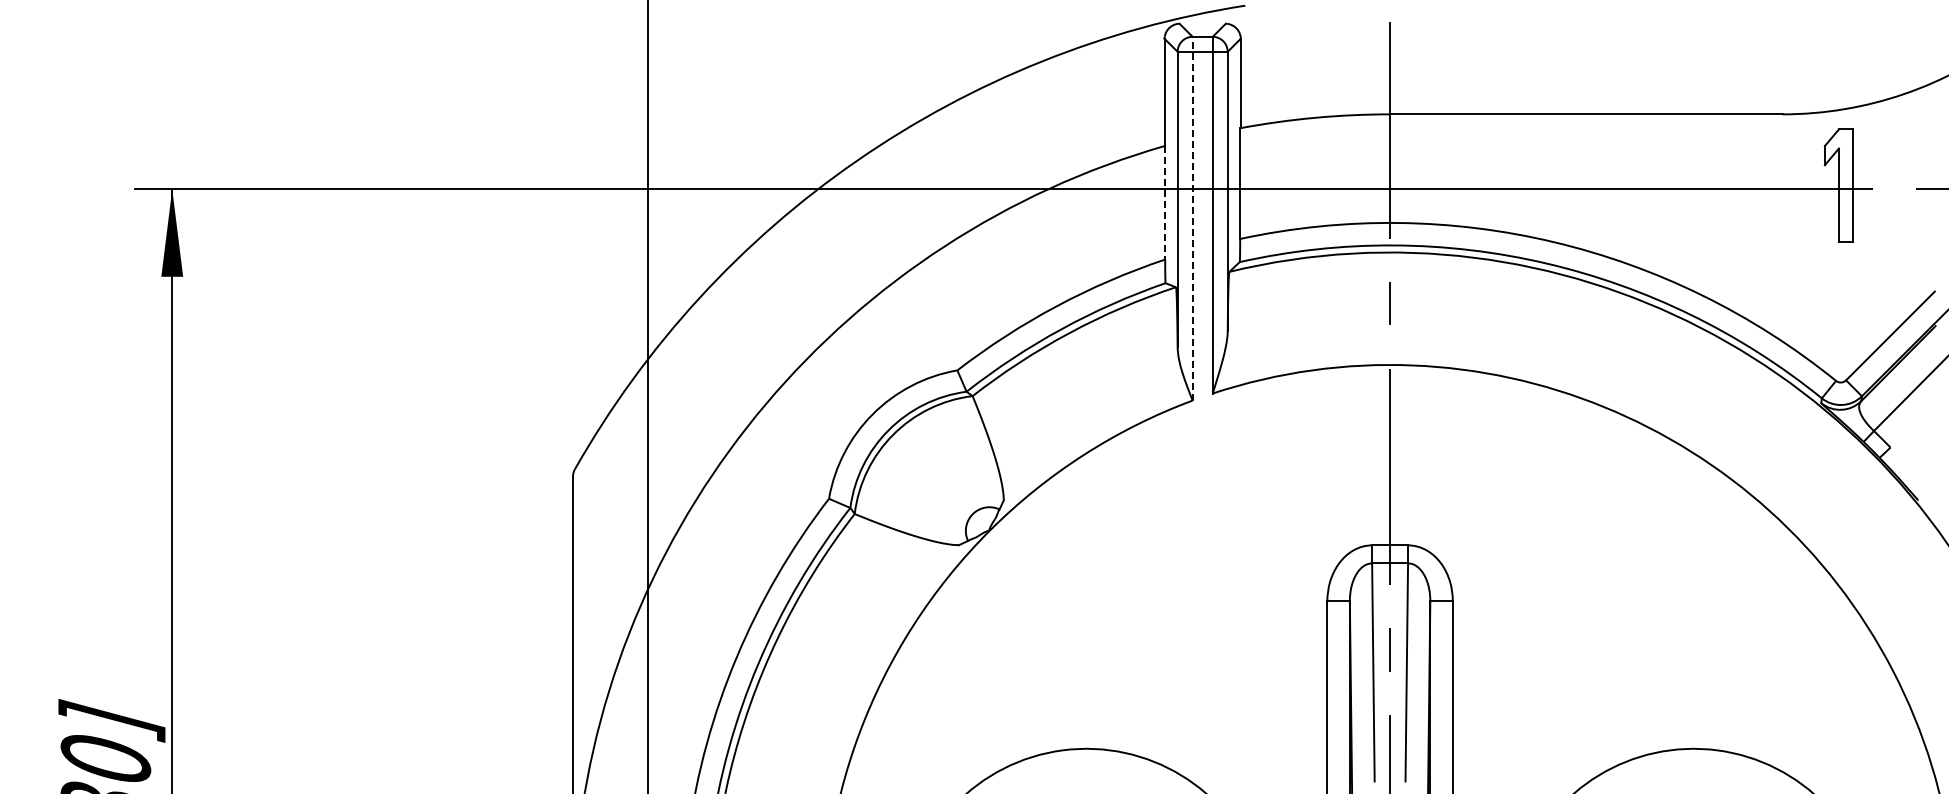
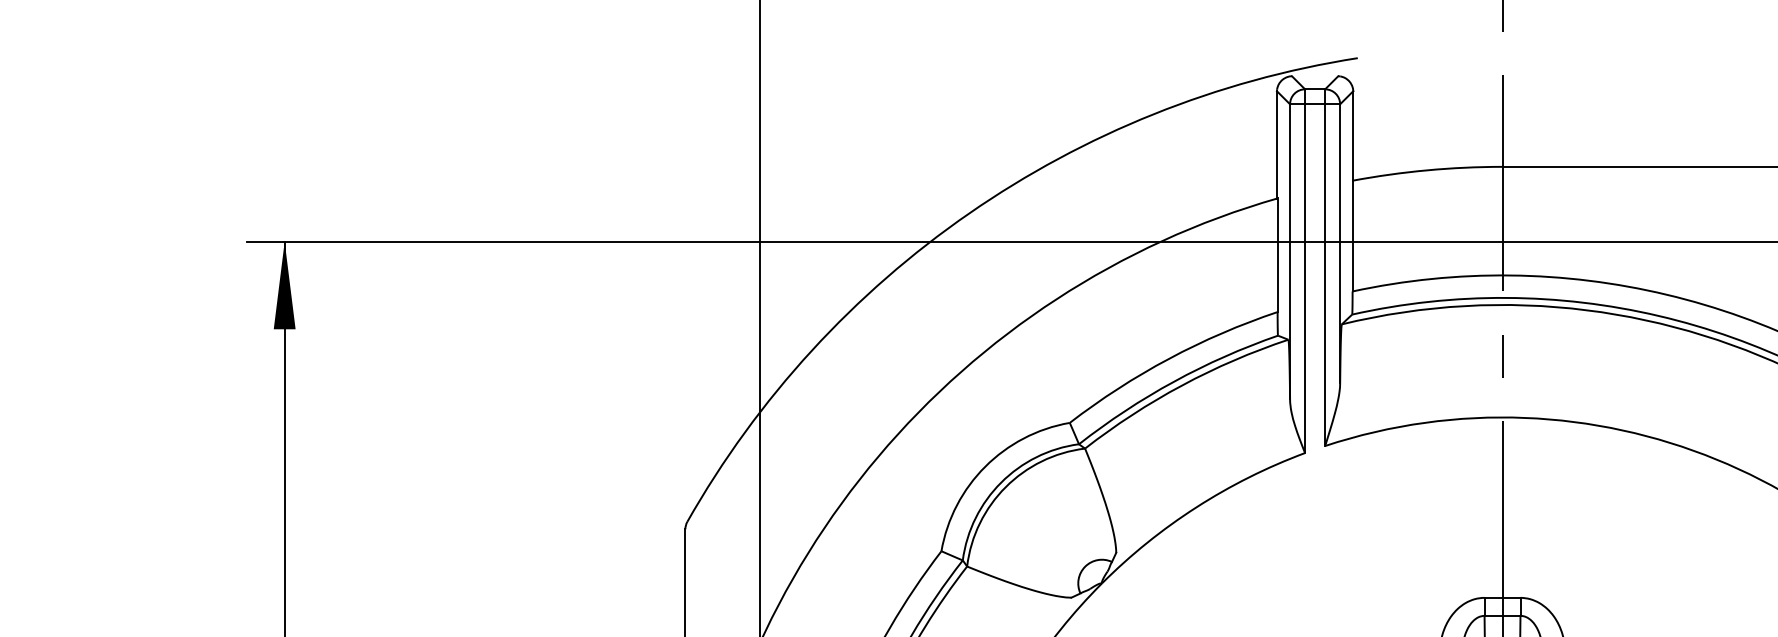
line: (1165, 202) -> (1277, 254), dashed -> solid
line: (1192, 218) -> (1304, 270), dashed -> solid

